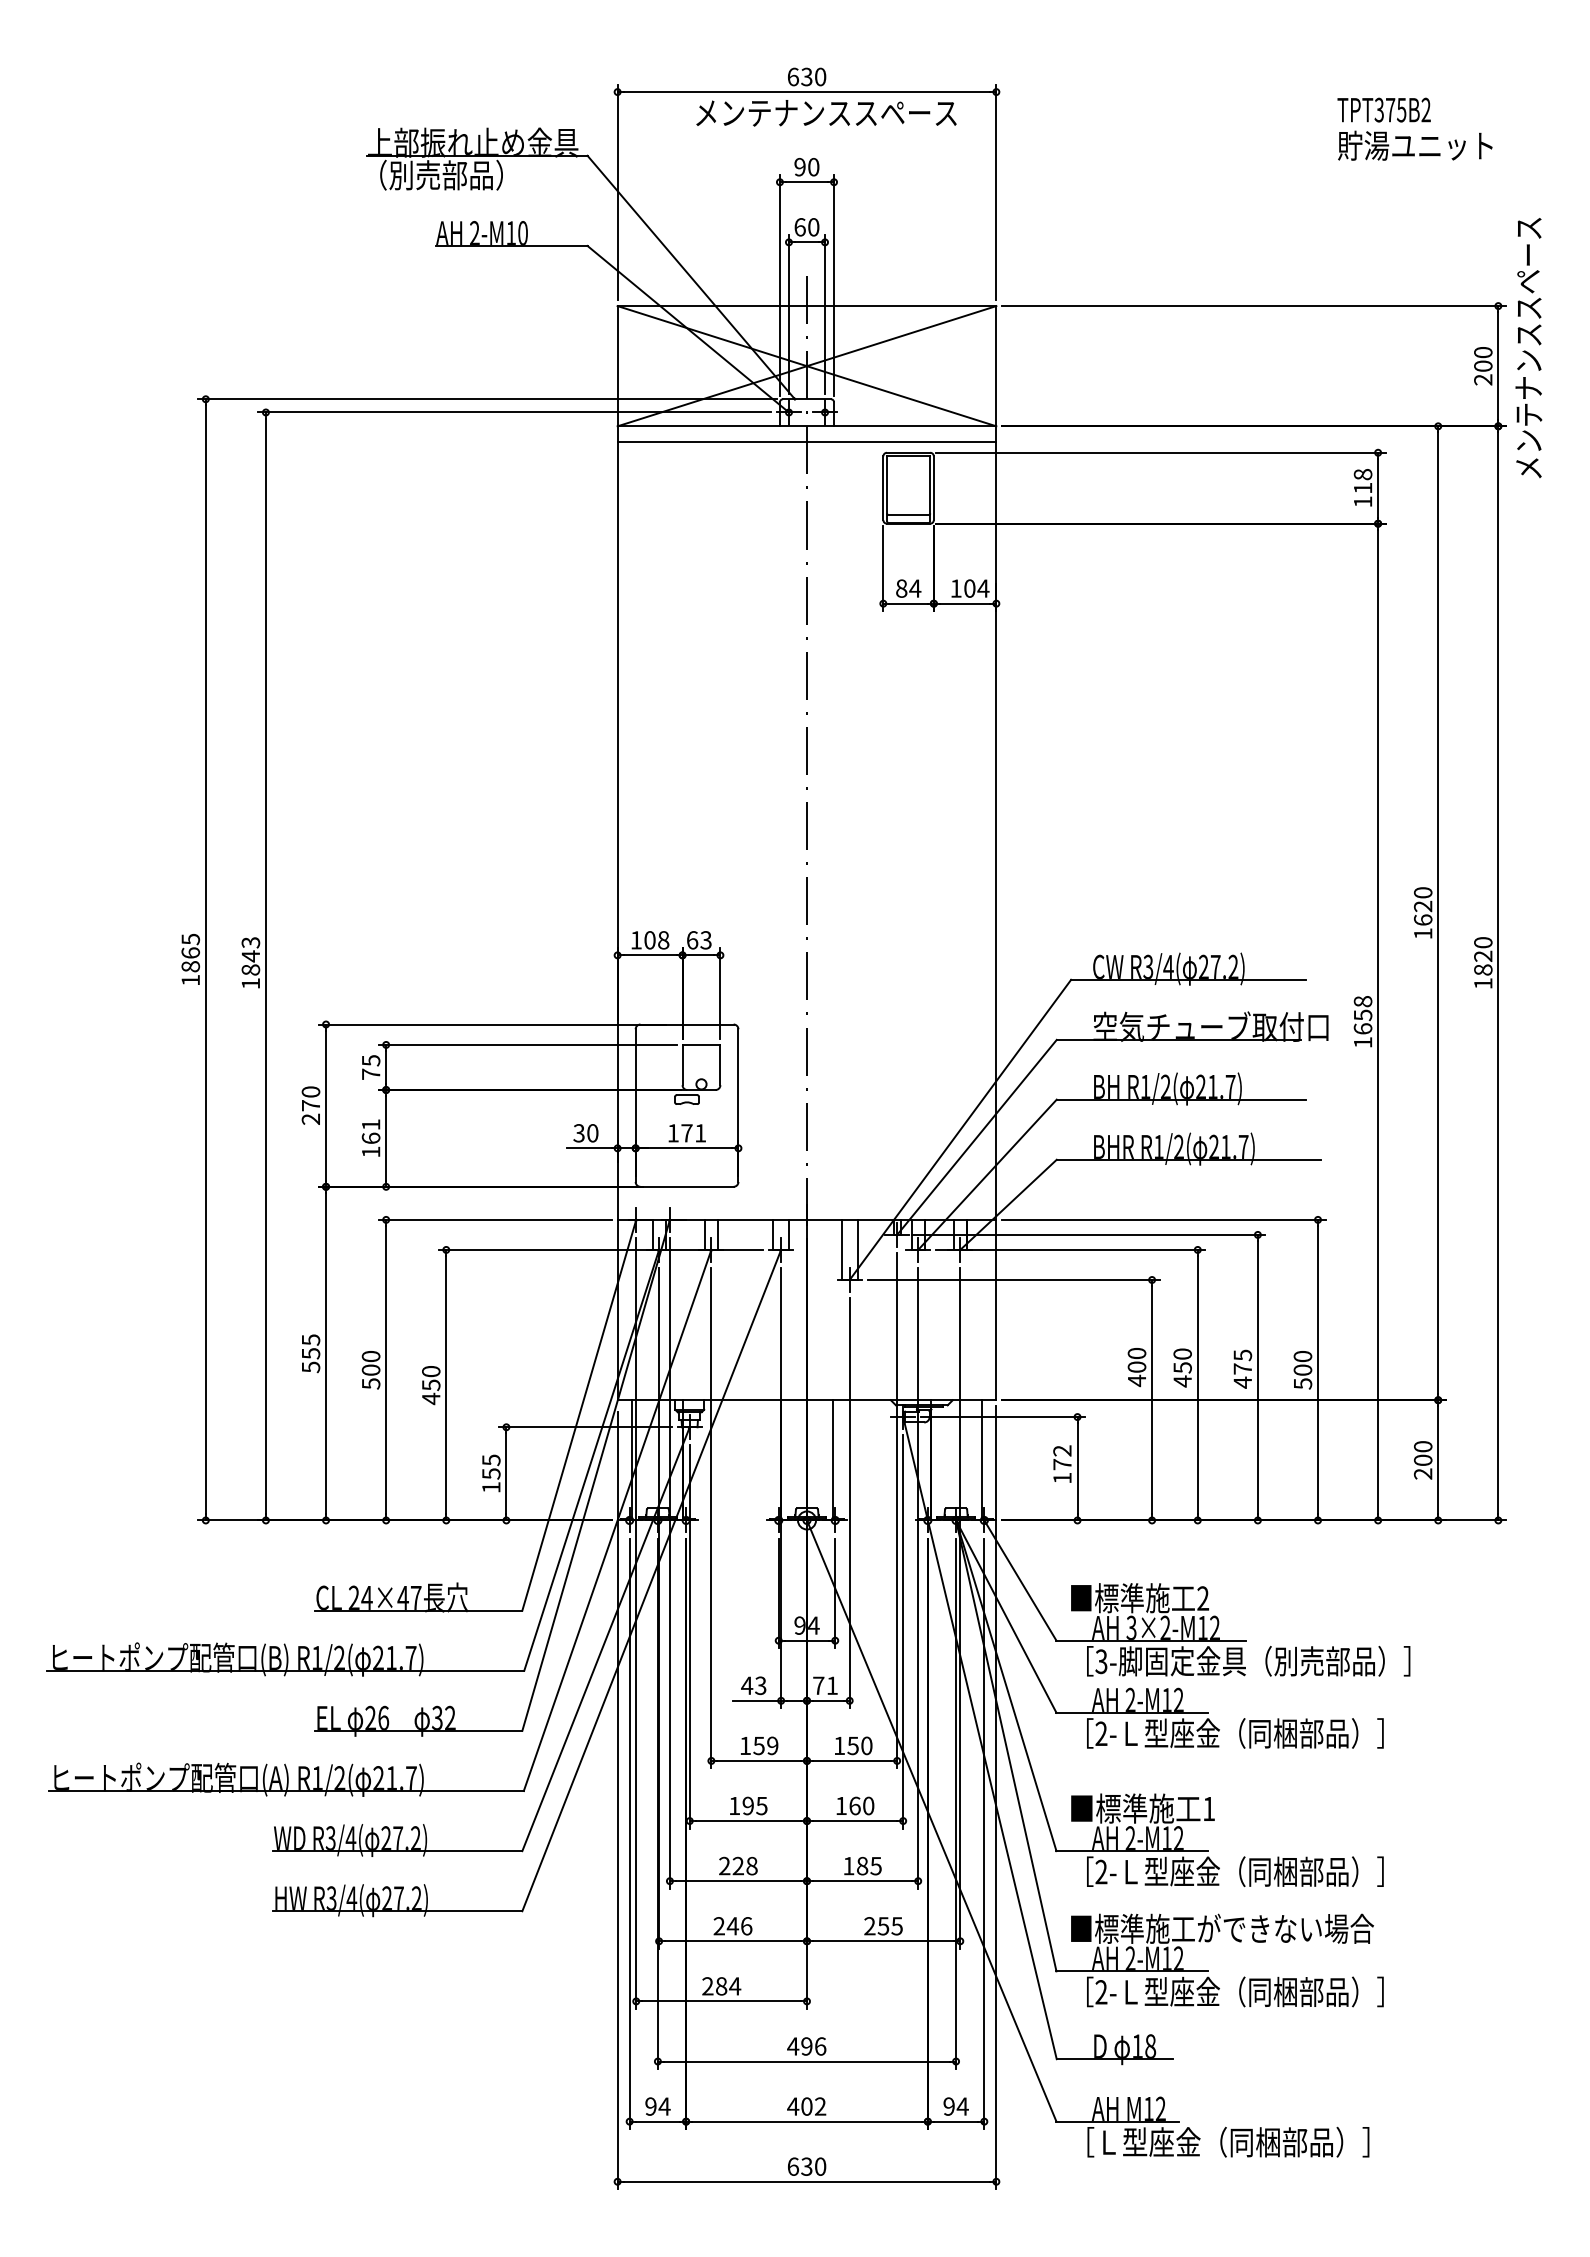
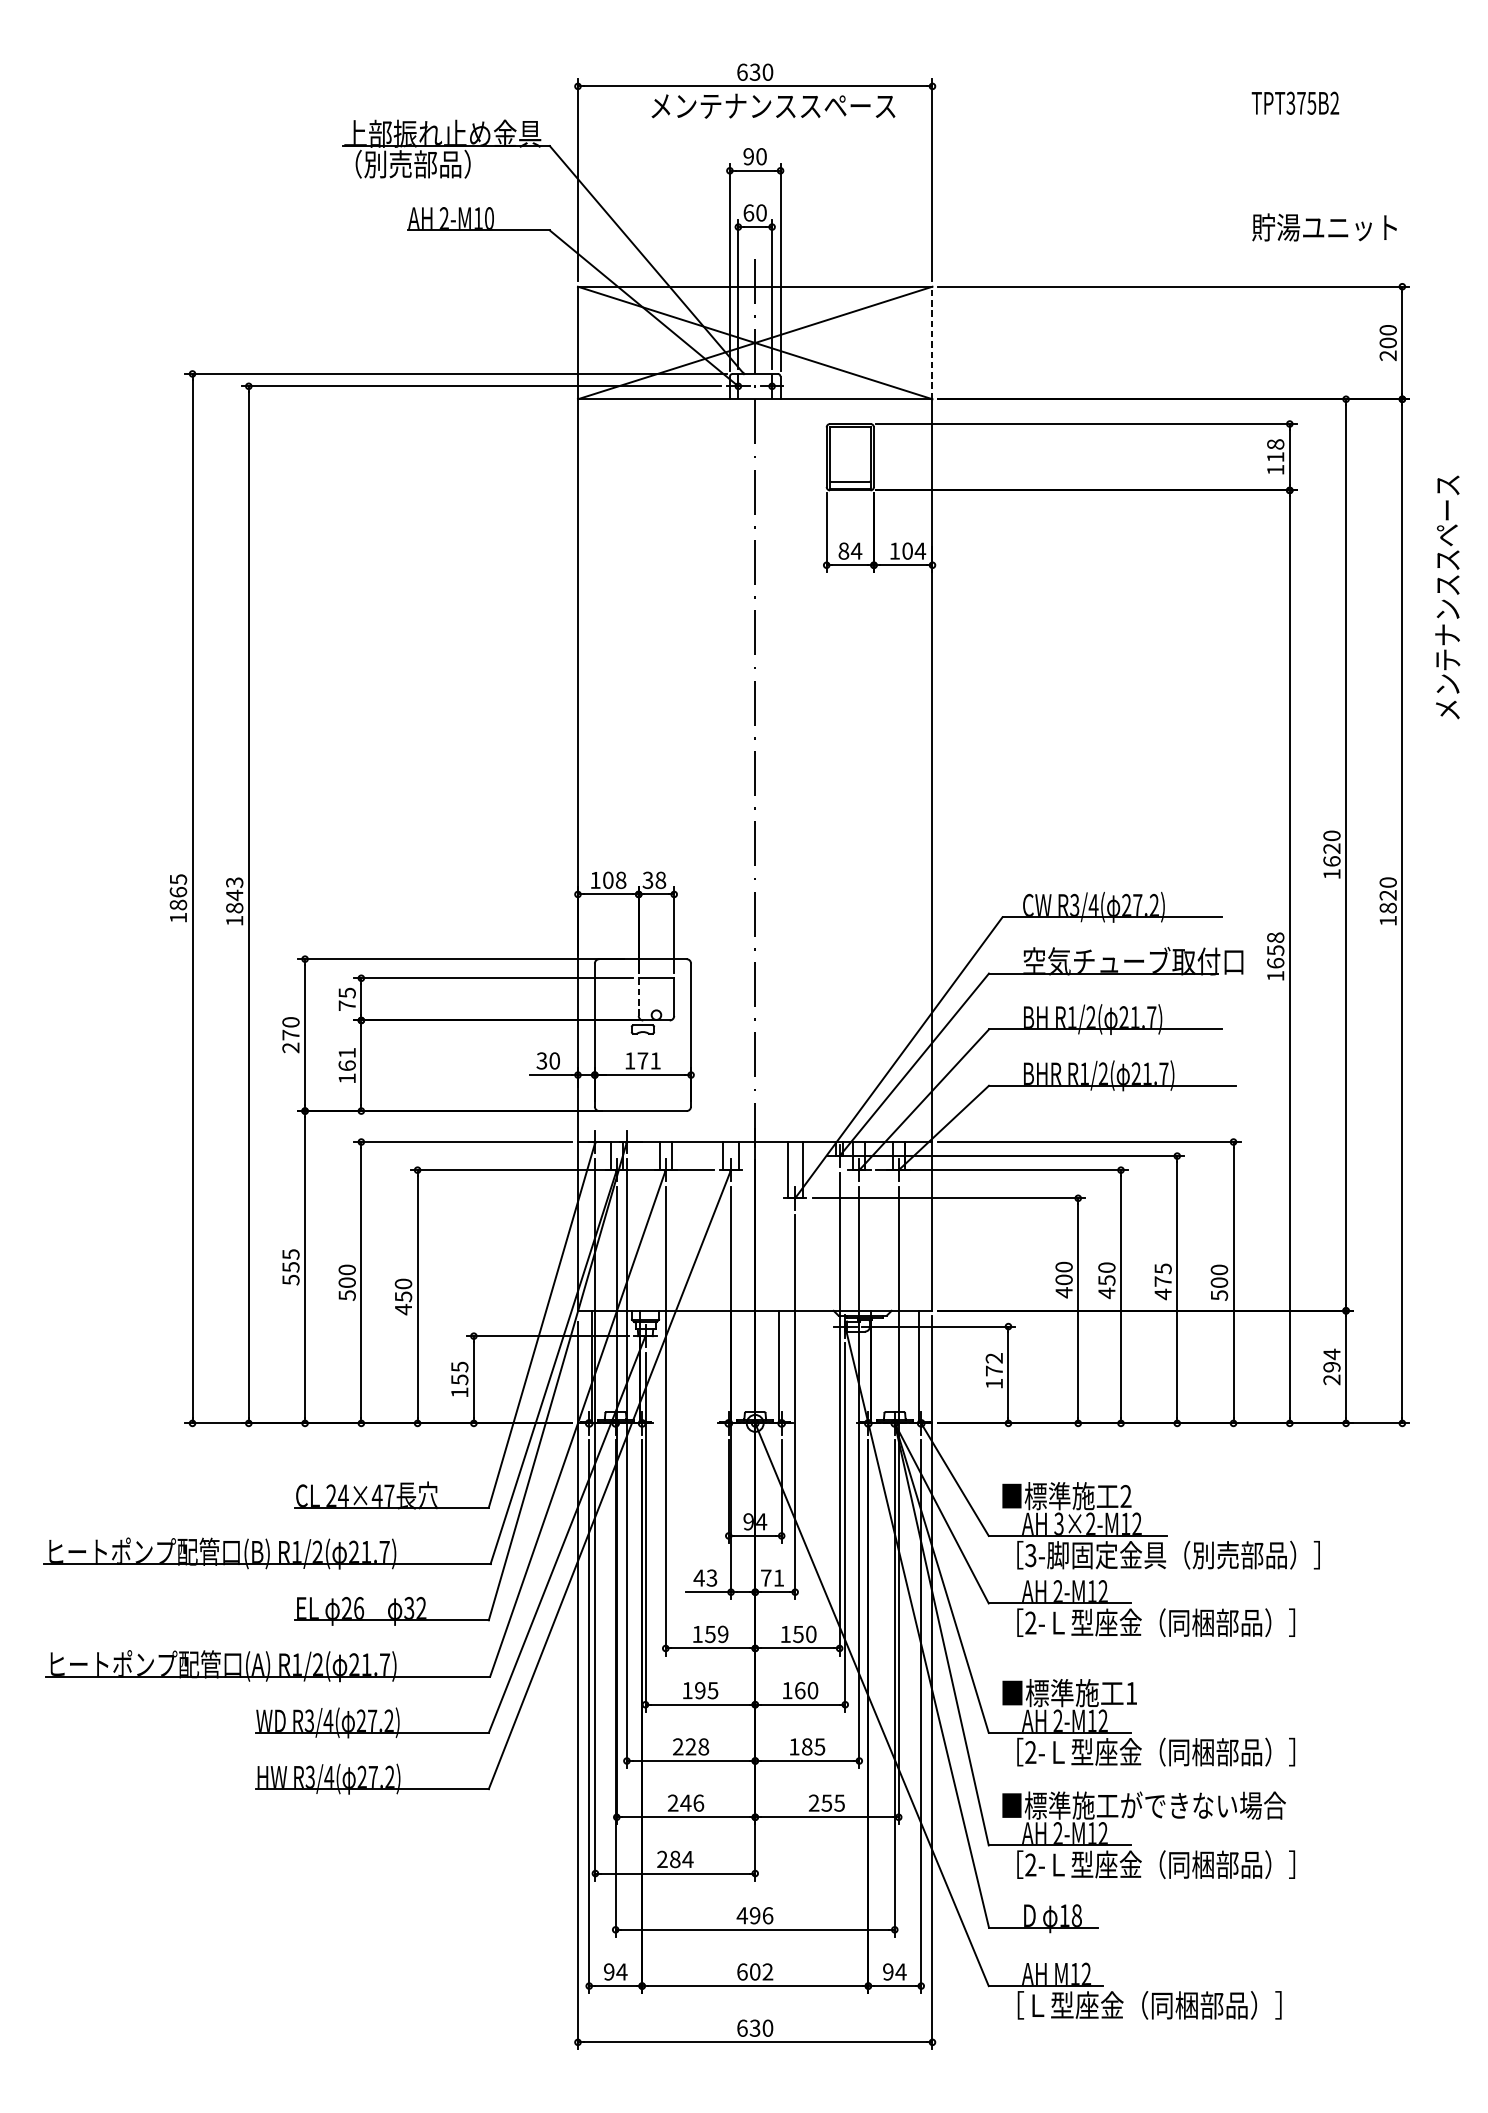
text: (1415, 145) -> (1324, 227), moved
text: (1528, 348) -> (1447, 597), moved
line: (996, 365) -> (932, 342), solid -> dashed
line: (806, 441) -> (754, 413), removed
text: (698, 940) -> (653, 880), 63 -> 38
line: (682, 1064) -> (638, 996), solid -> dashed
text: (1423, 1452) -> (1332, 1359), 200 -> 294
text: (793, 2106) -> (742, 1971), 402 -> 602

